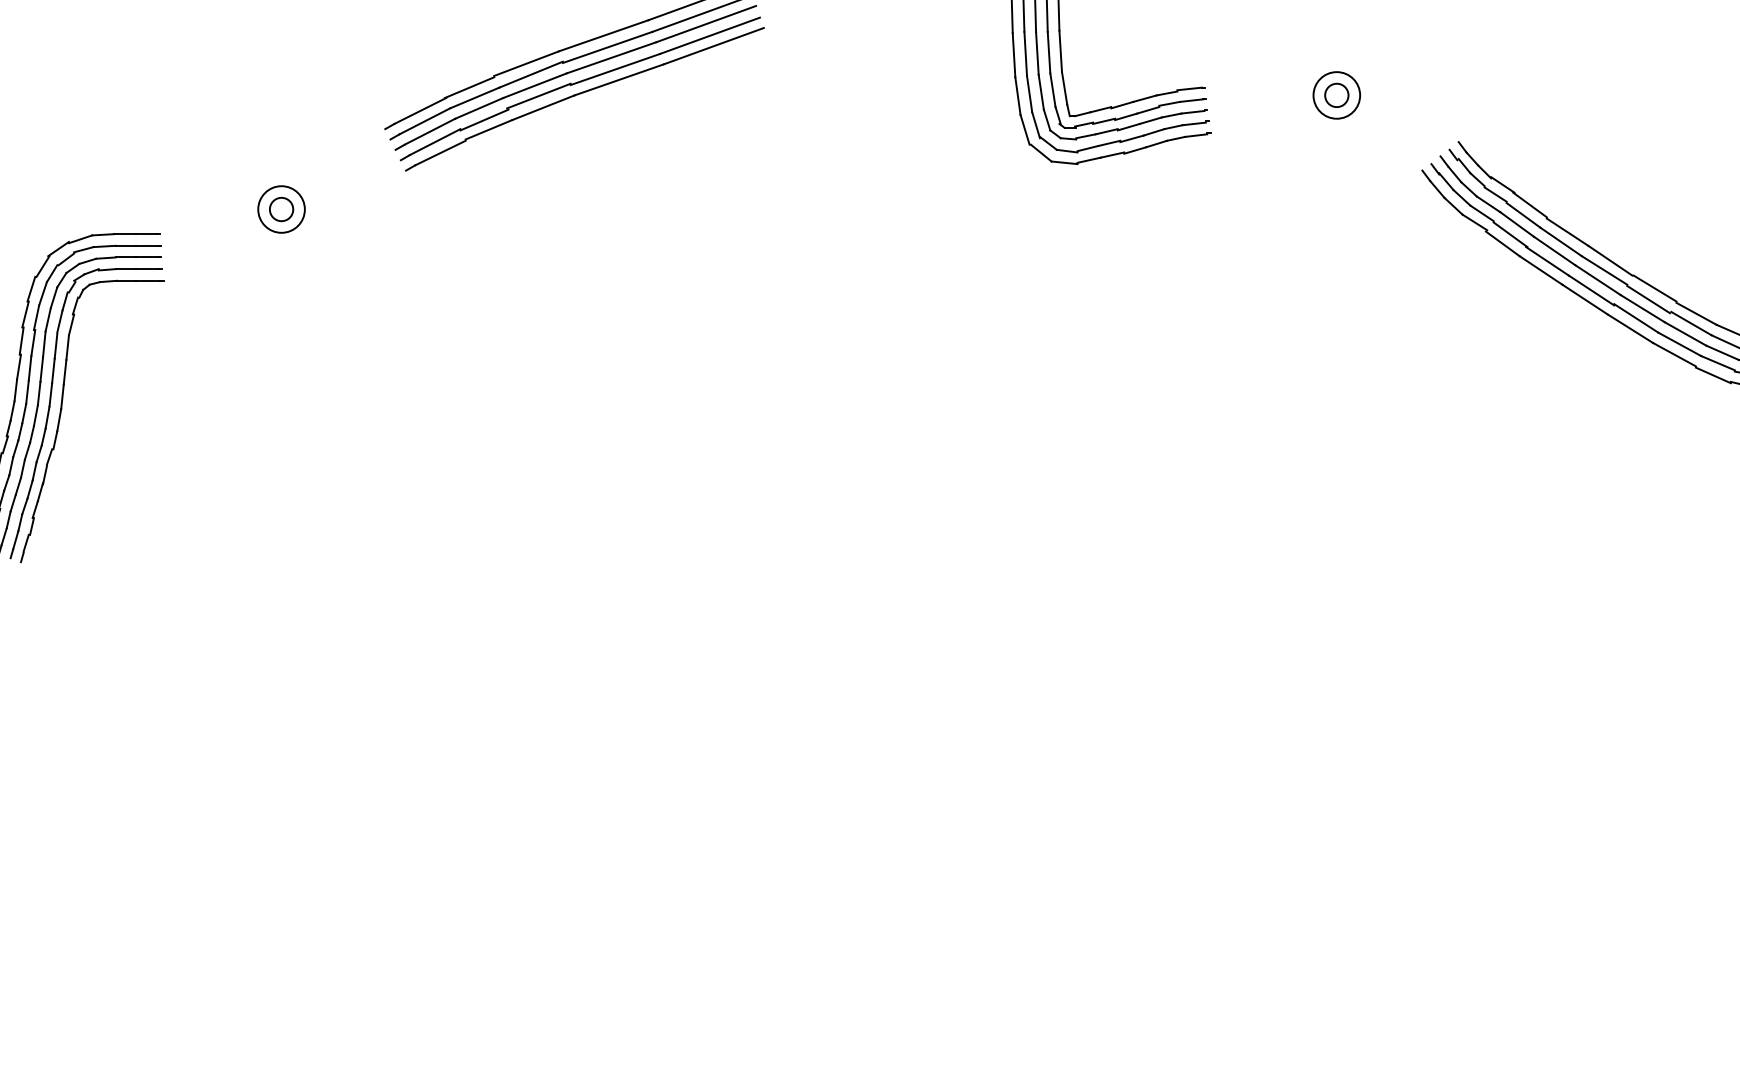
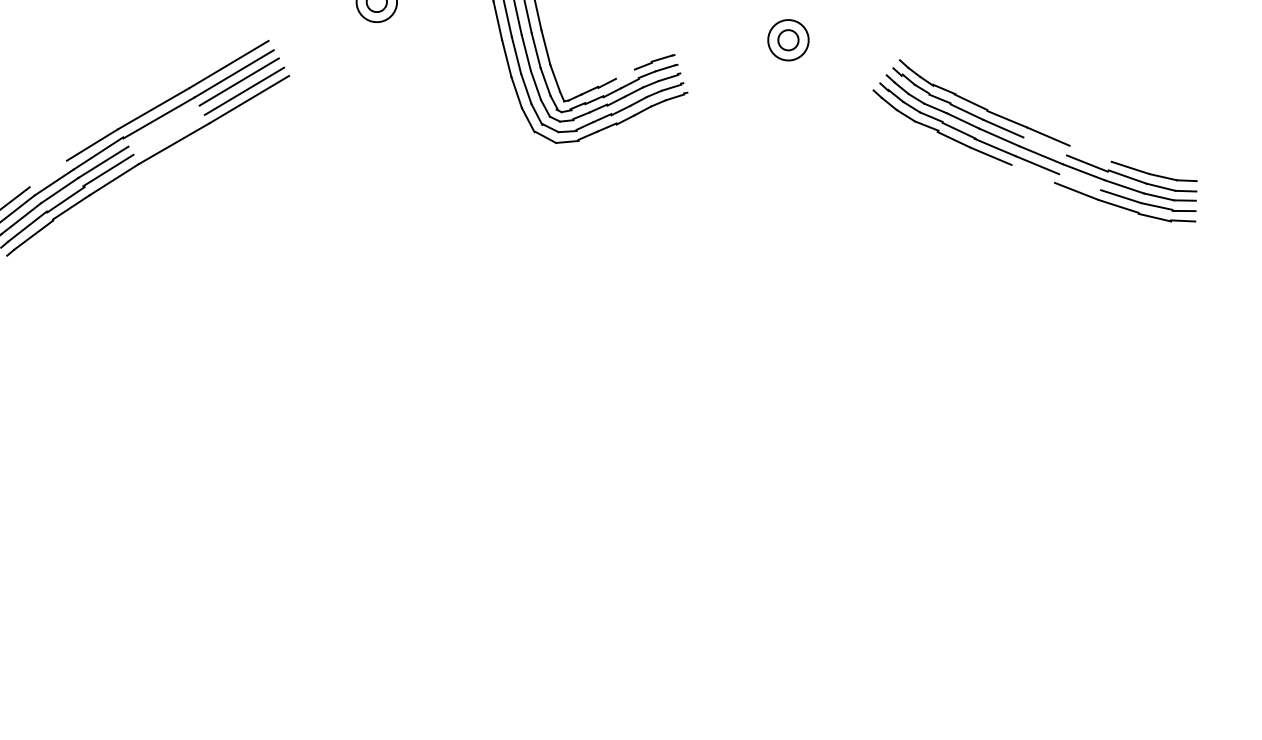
line: (611, 57) -> (163, 125), removed
line: (615, 69) -> (169, 135), removed
line: (469, 87) -> (47, 174), removed
line: (1144, 98) -> (625, 74), removed
line: (1604, 270) -> (1045, 145), removed
line: (1654, 288) -> (1090, 153), removed
line: (1584, 299) -> (1032, 173), removed
line: (1636, 318) -> (1080, 181), removed

